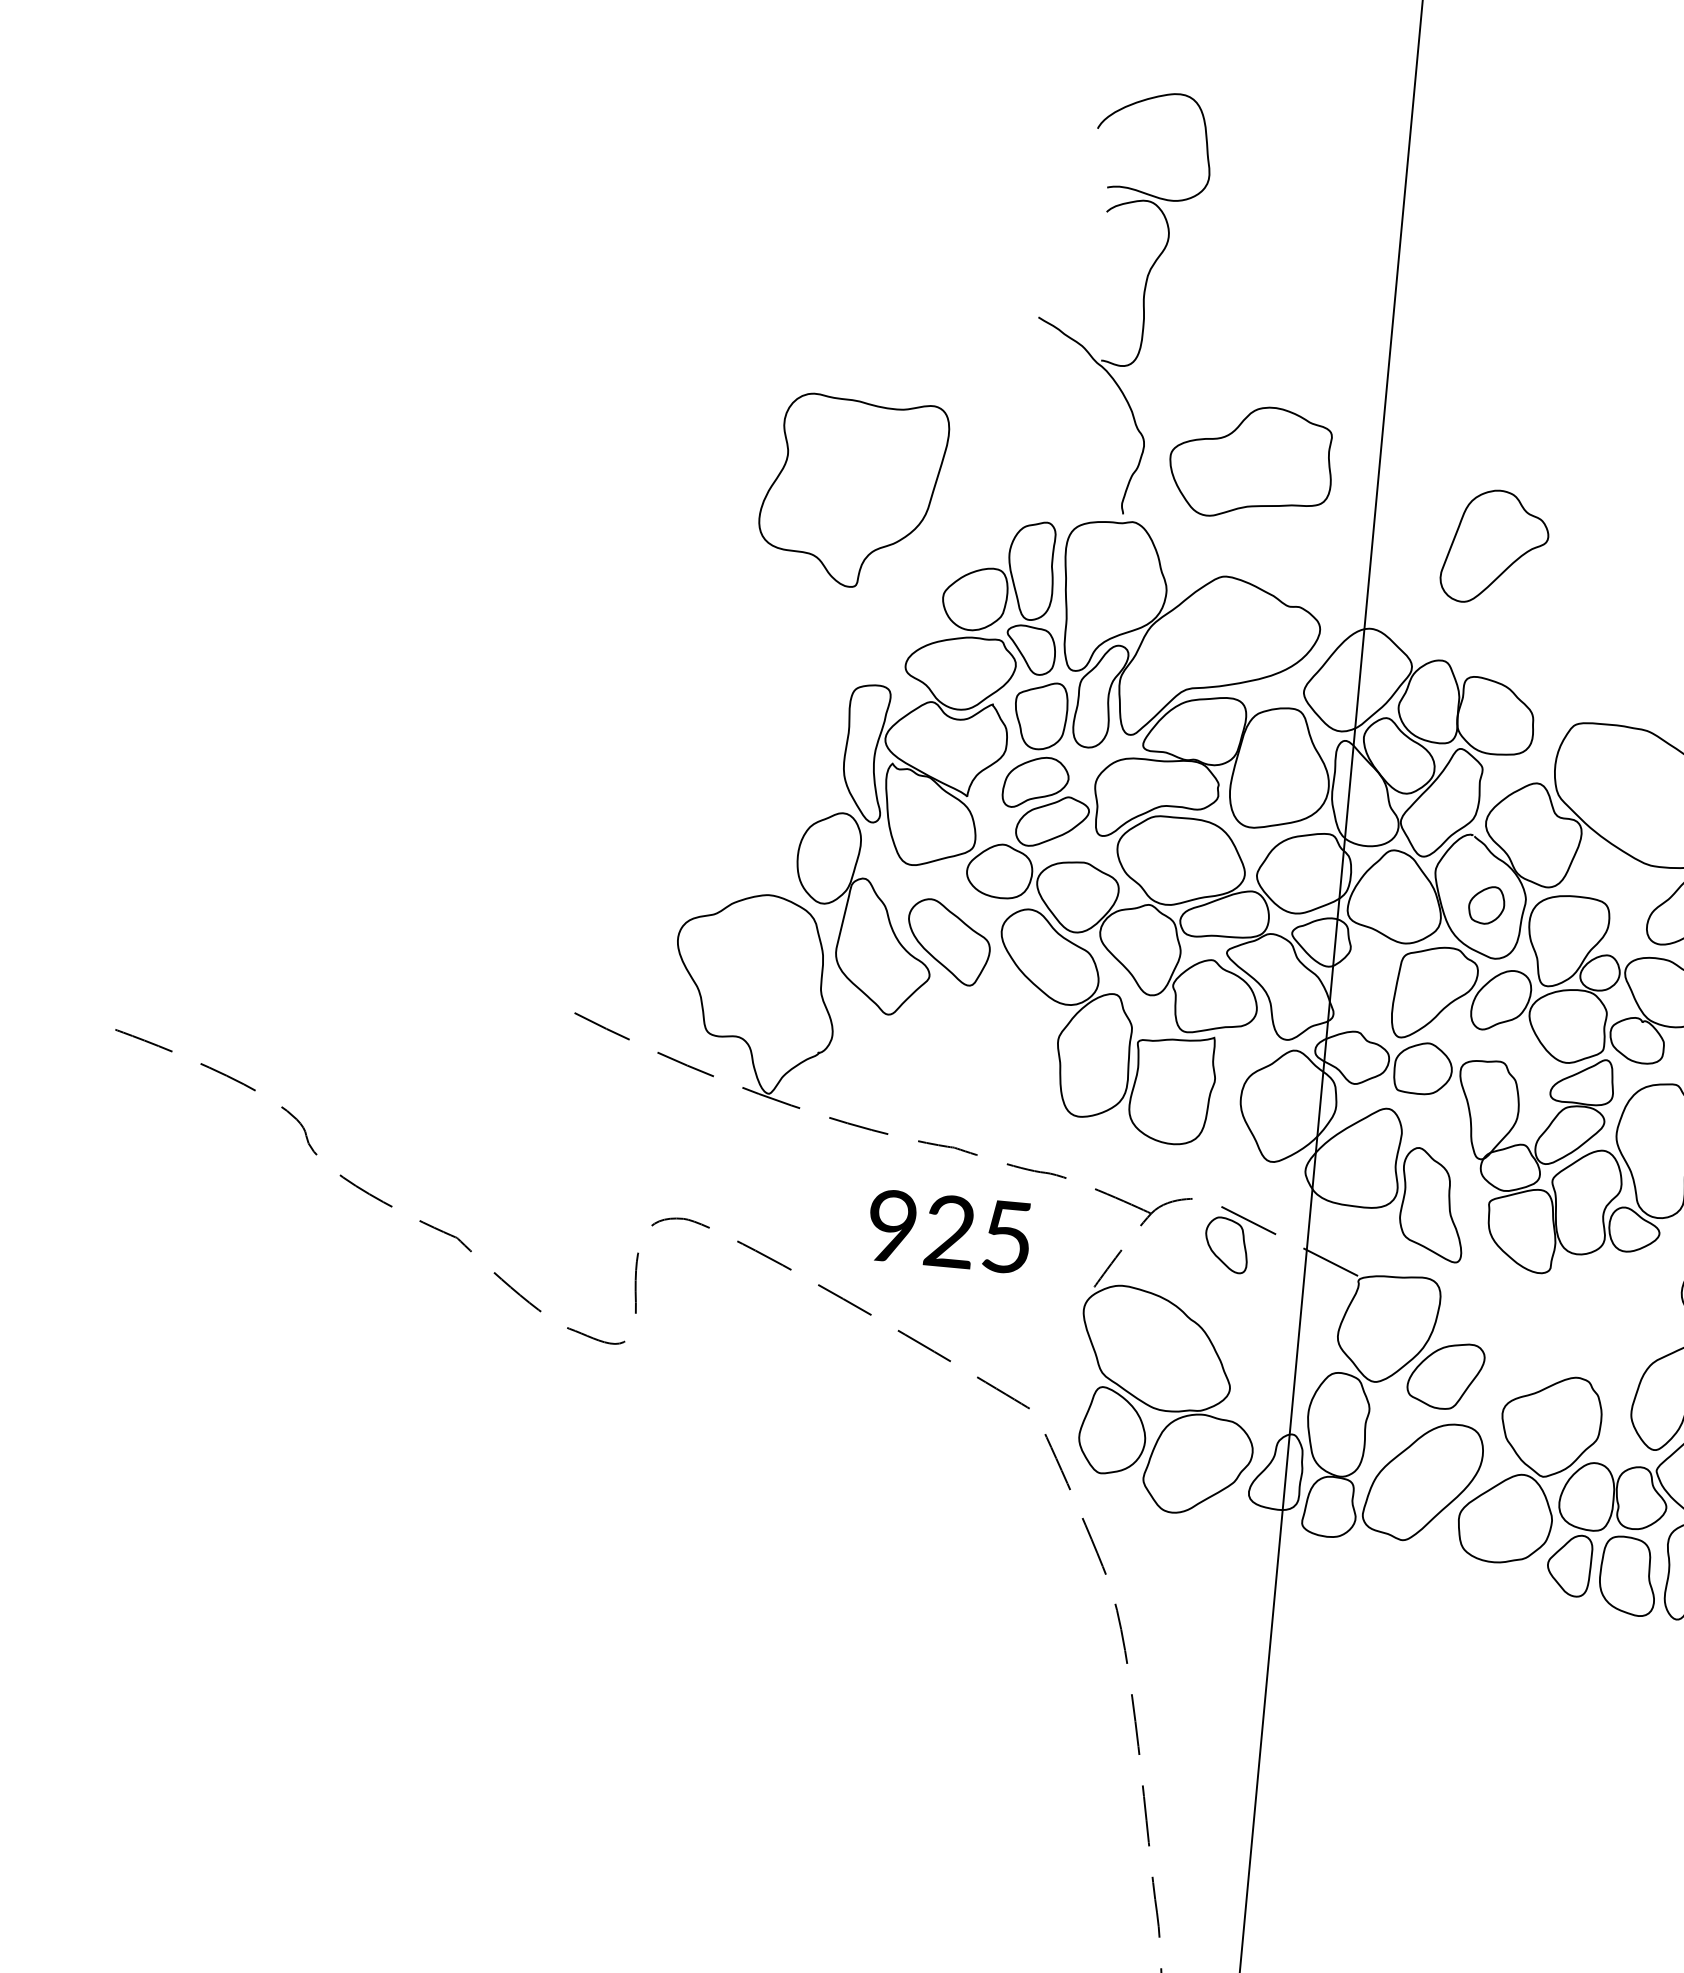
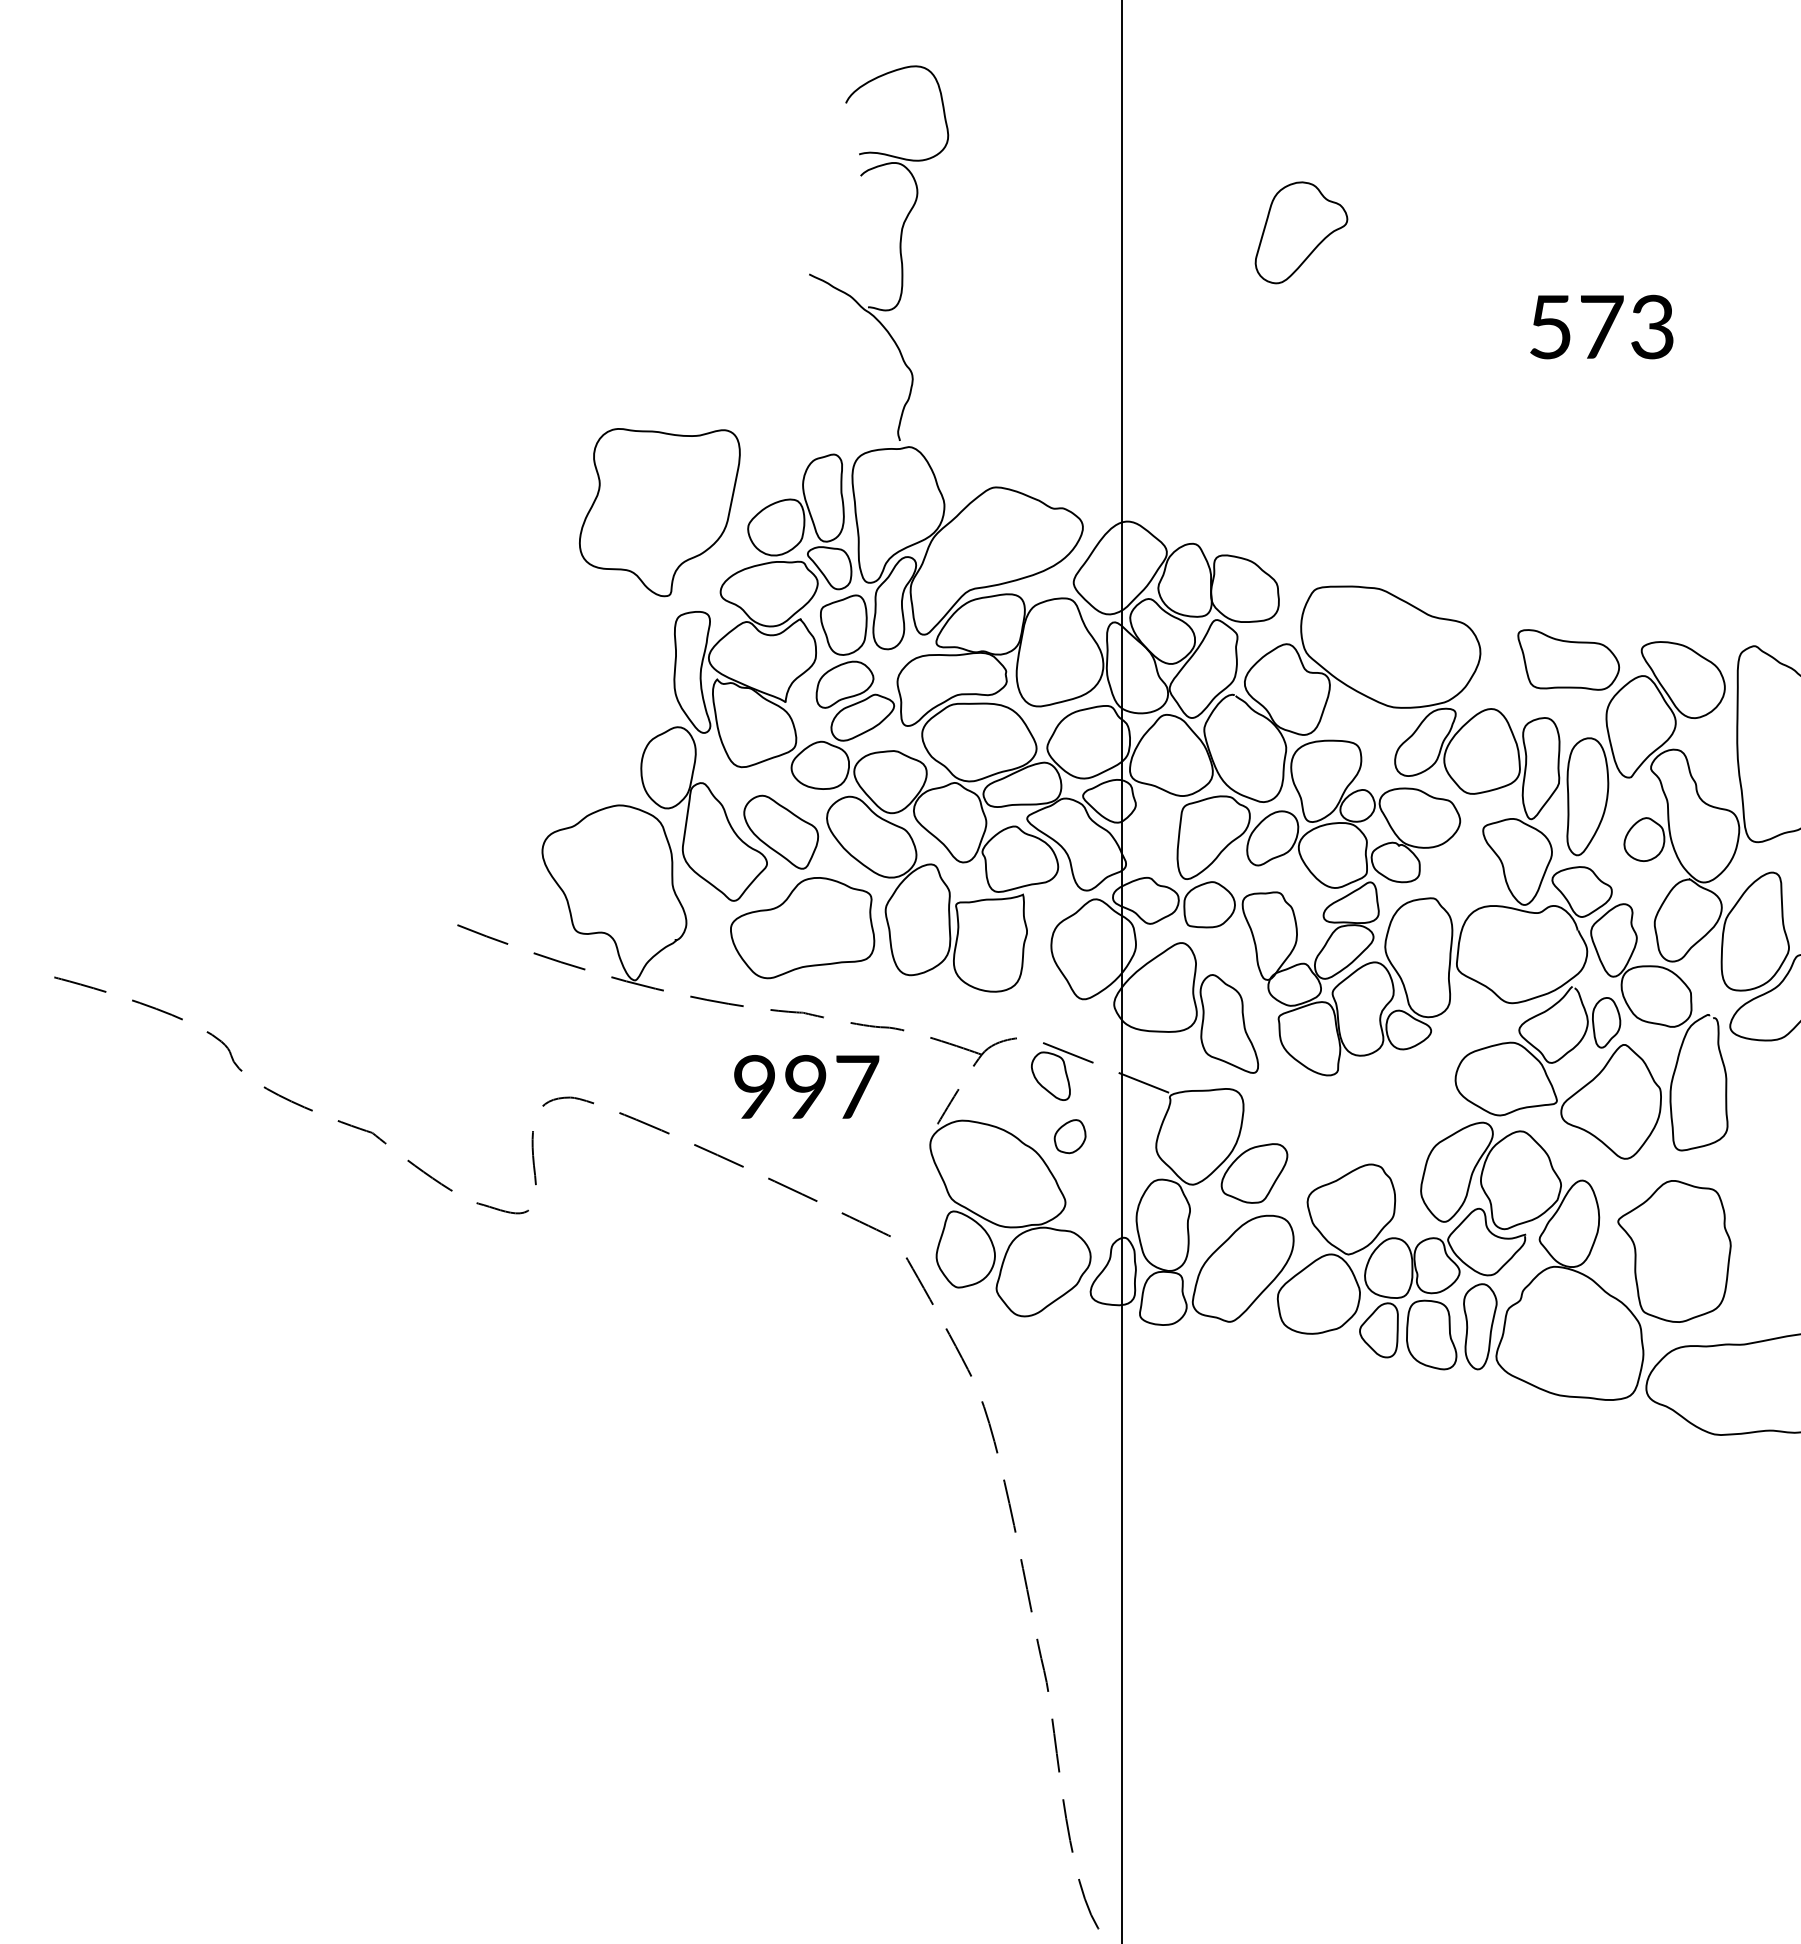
part: (1251, 463) -> (802, 928), moved
part: (852, 492) -> (659, 512), moved
part: (1495, 547) -> (1301, 232), moved
part: (1486, 905) -> (1069, 1136), moved
text: (978, 1234) -> (831, 1087), 925 -> 997

